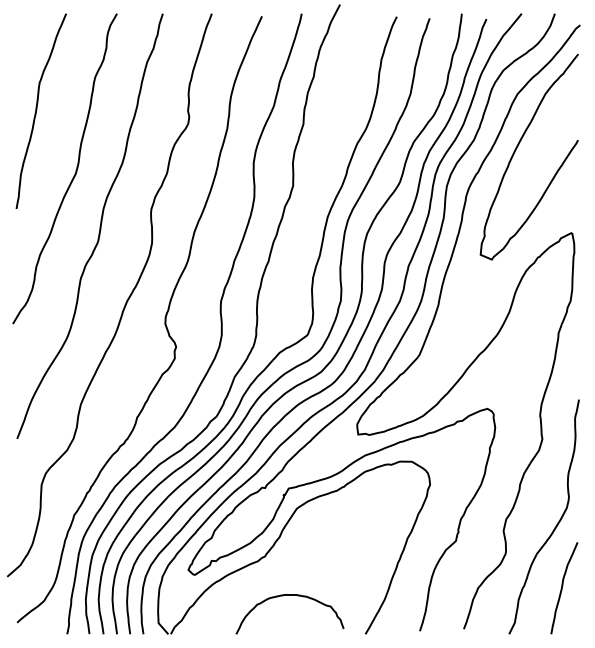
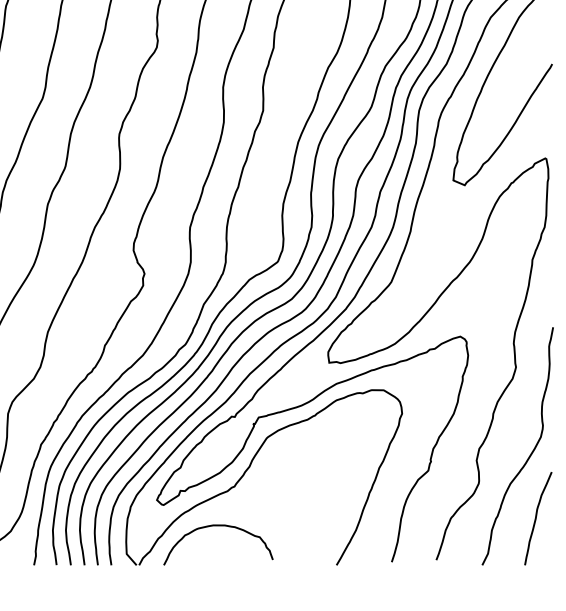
curve: (283, 596) -> (211, 526), moved

